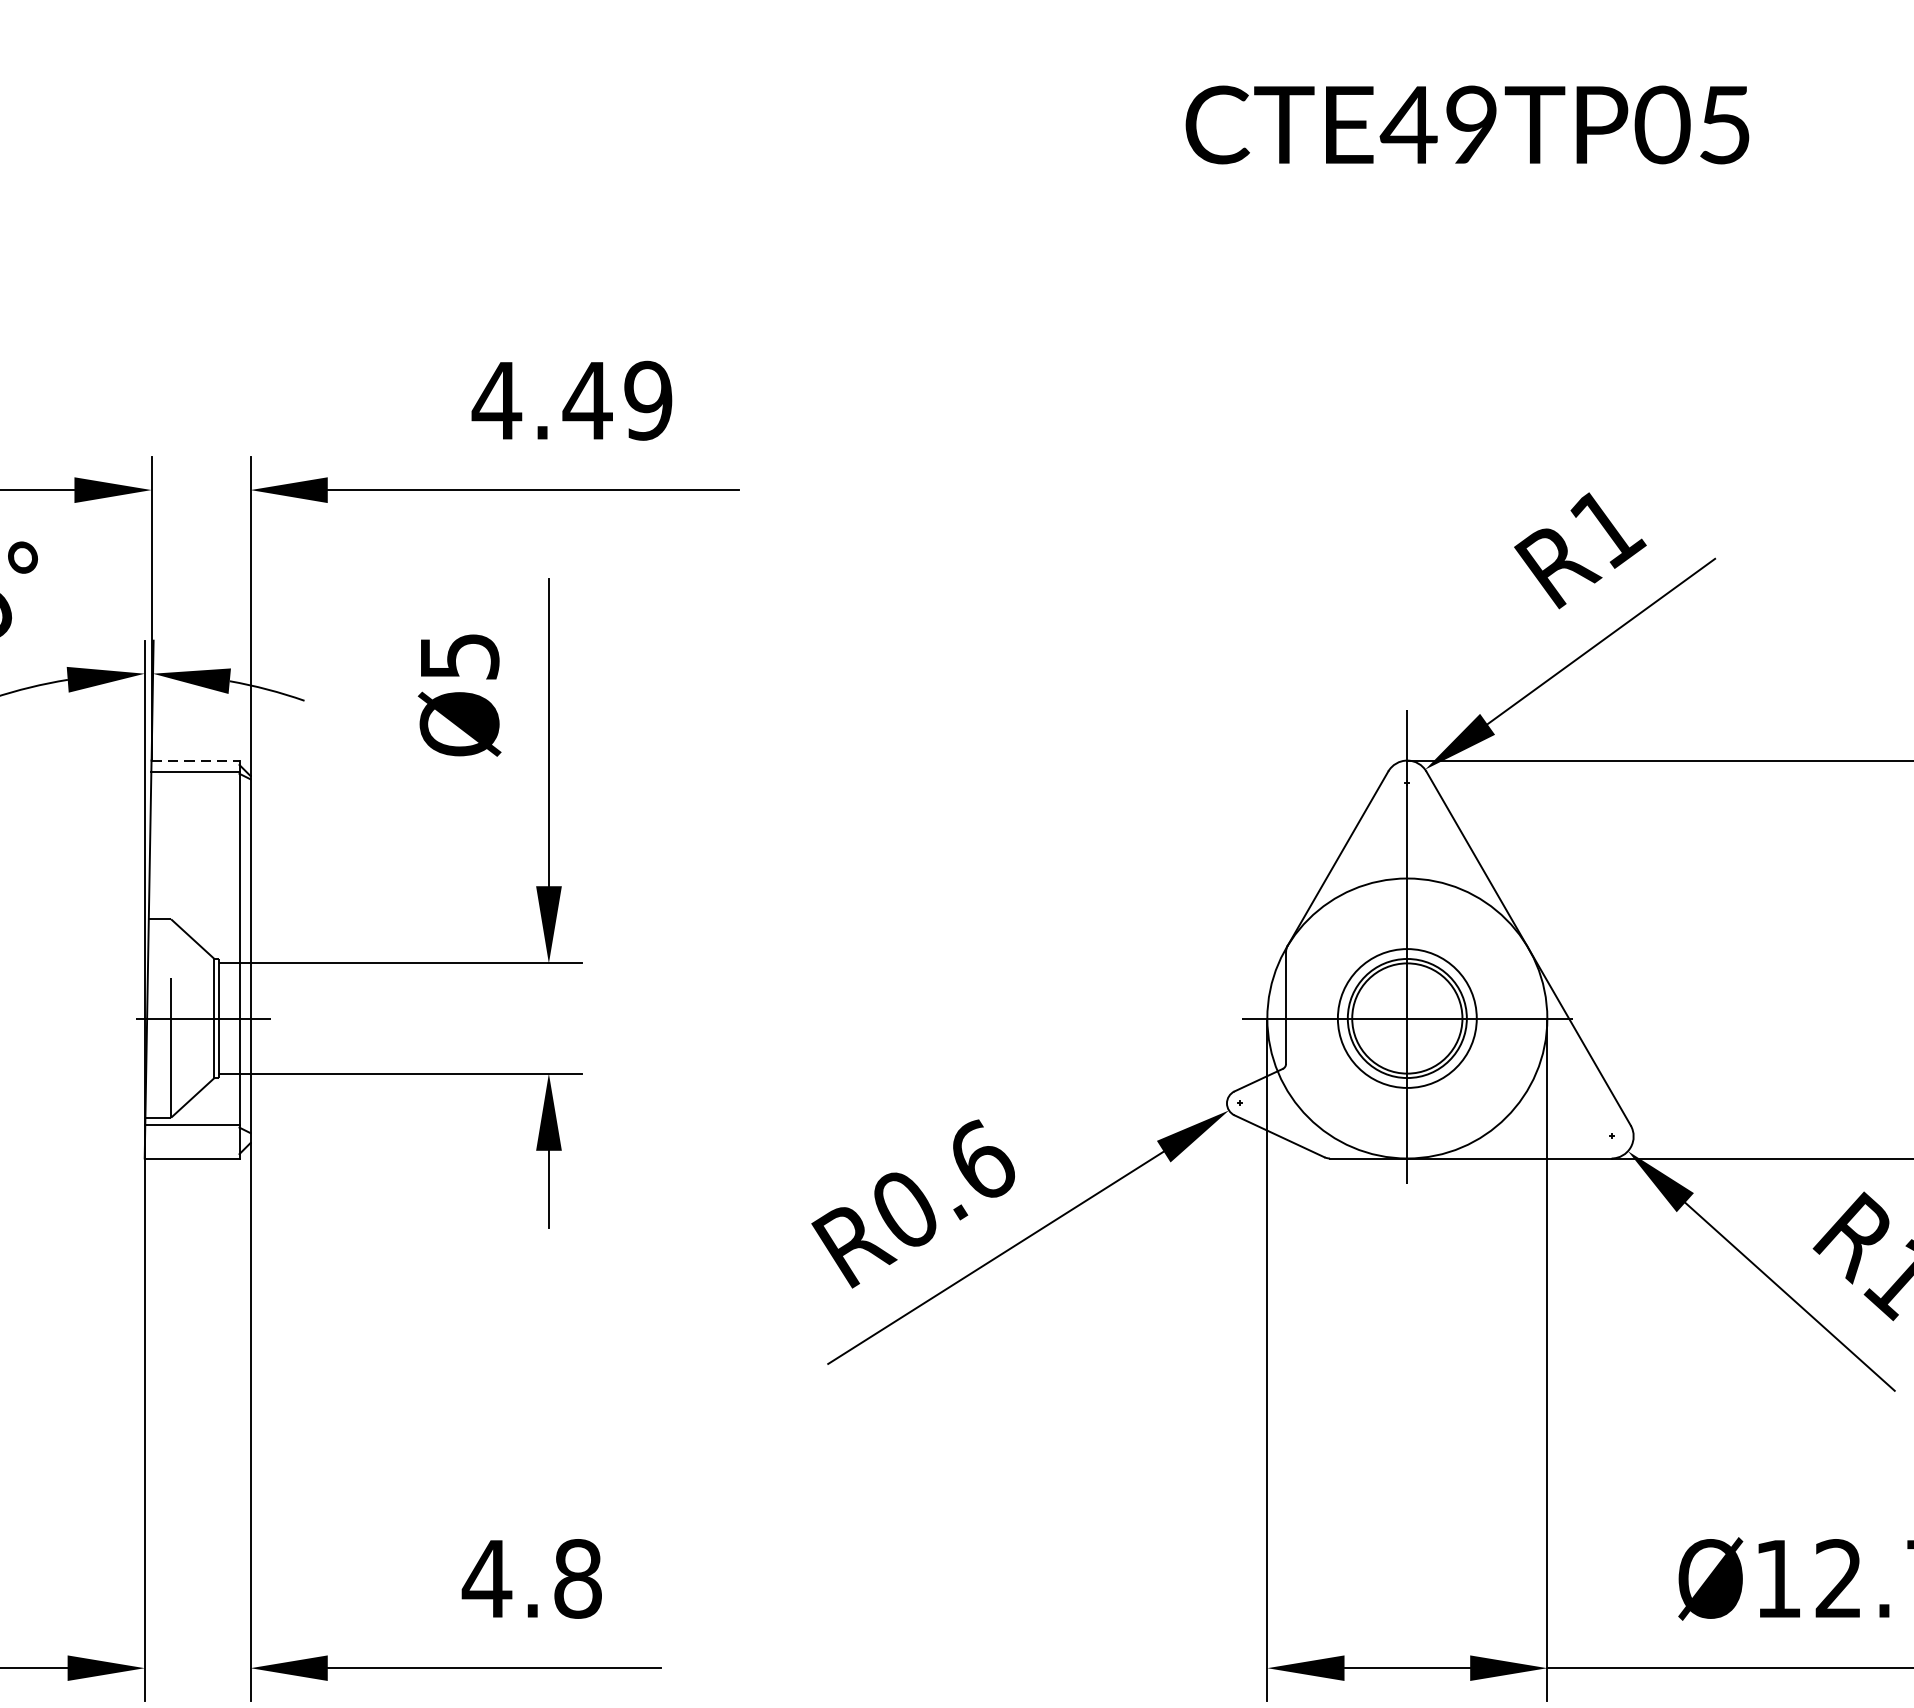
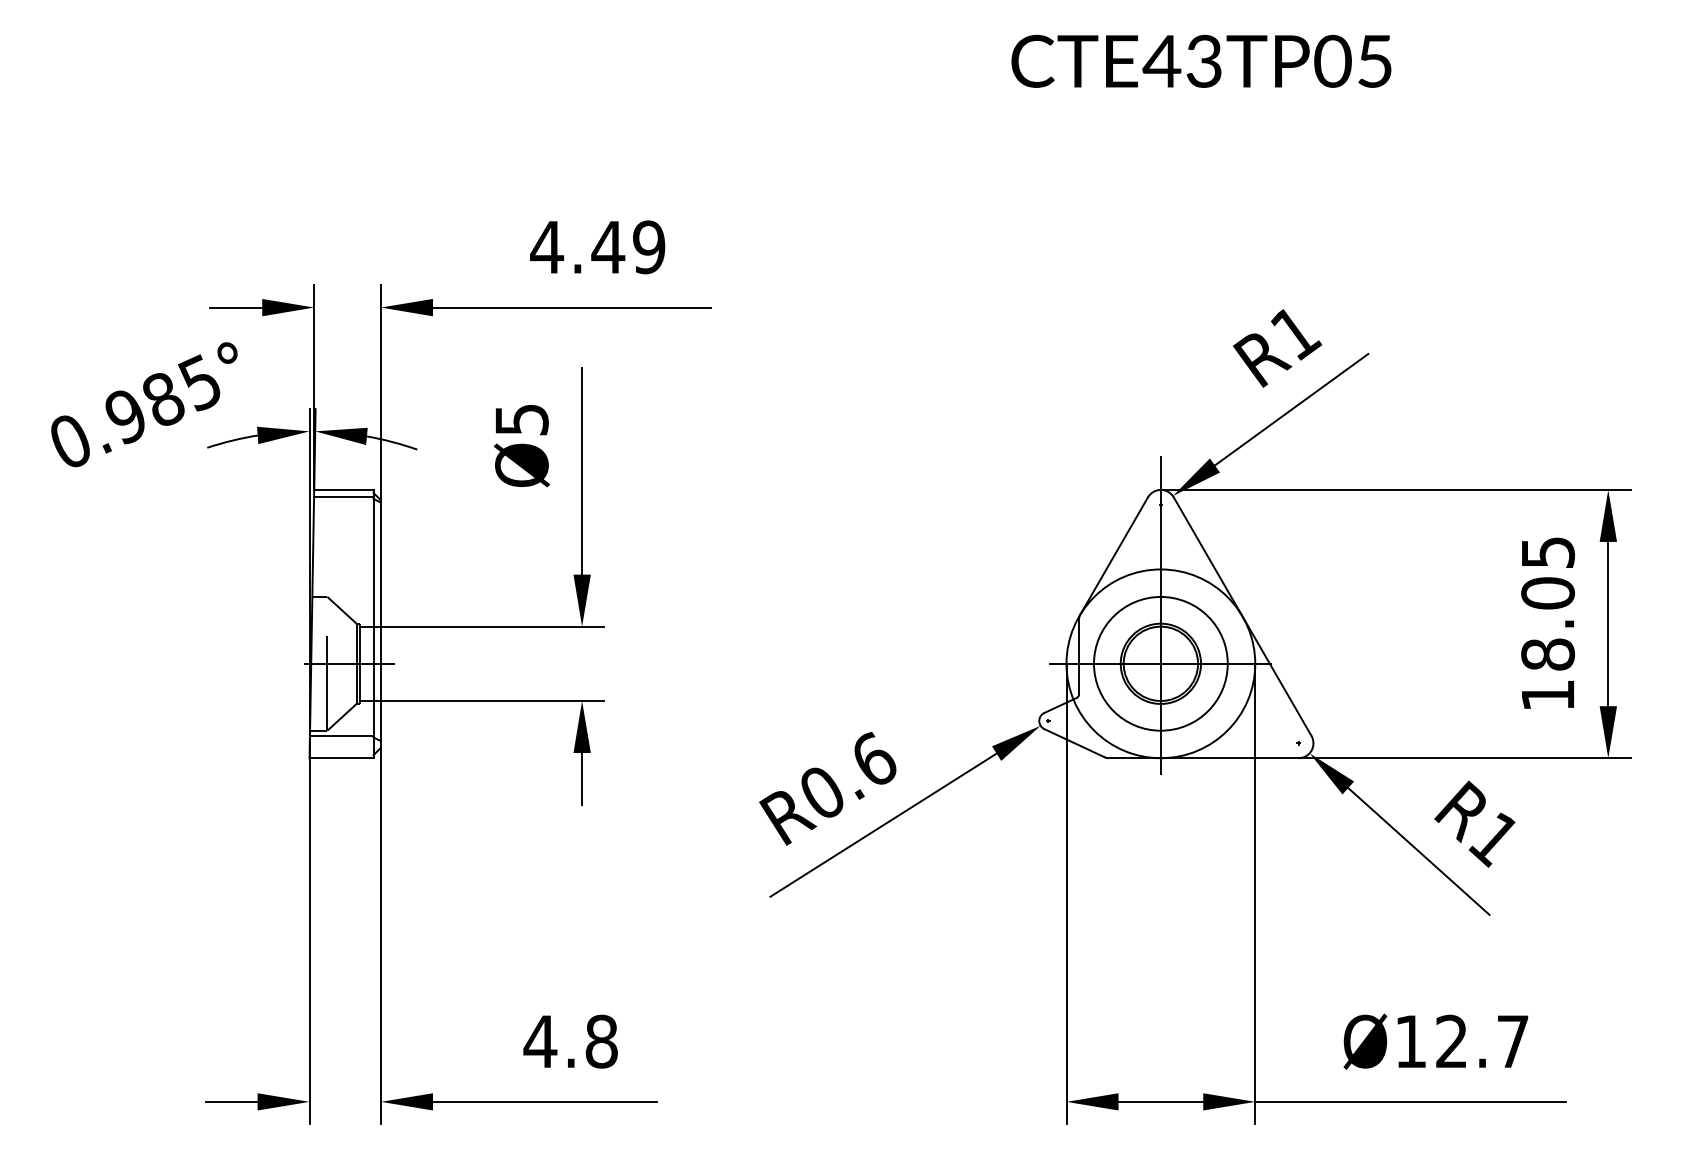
text: (1470, 125) -> (1203, 61), CTE49TP05 -> CTE43TP05
line: (195, 759) -> (343, 489), dashed -> solid
circle: (1406, 1018) -> (1160, 663), size x1.43

